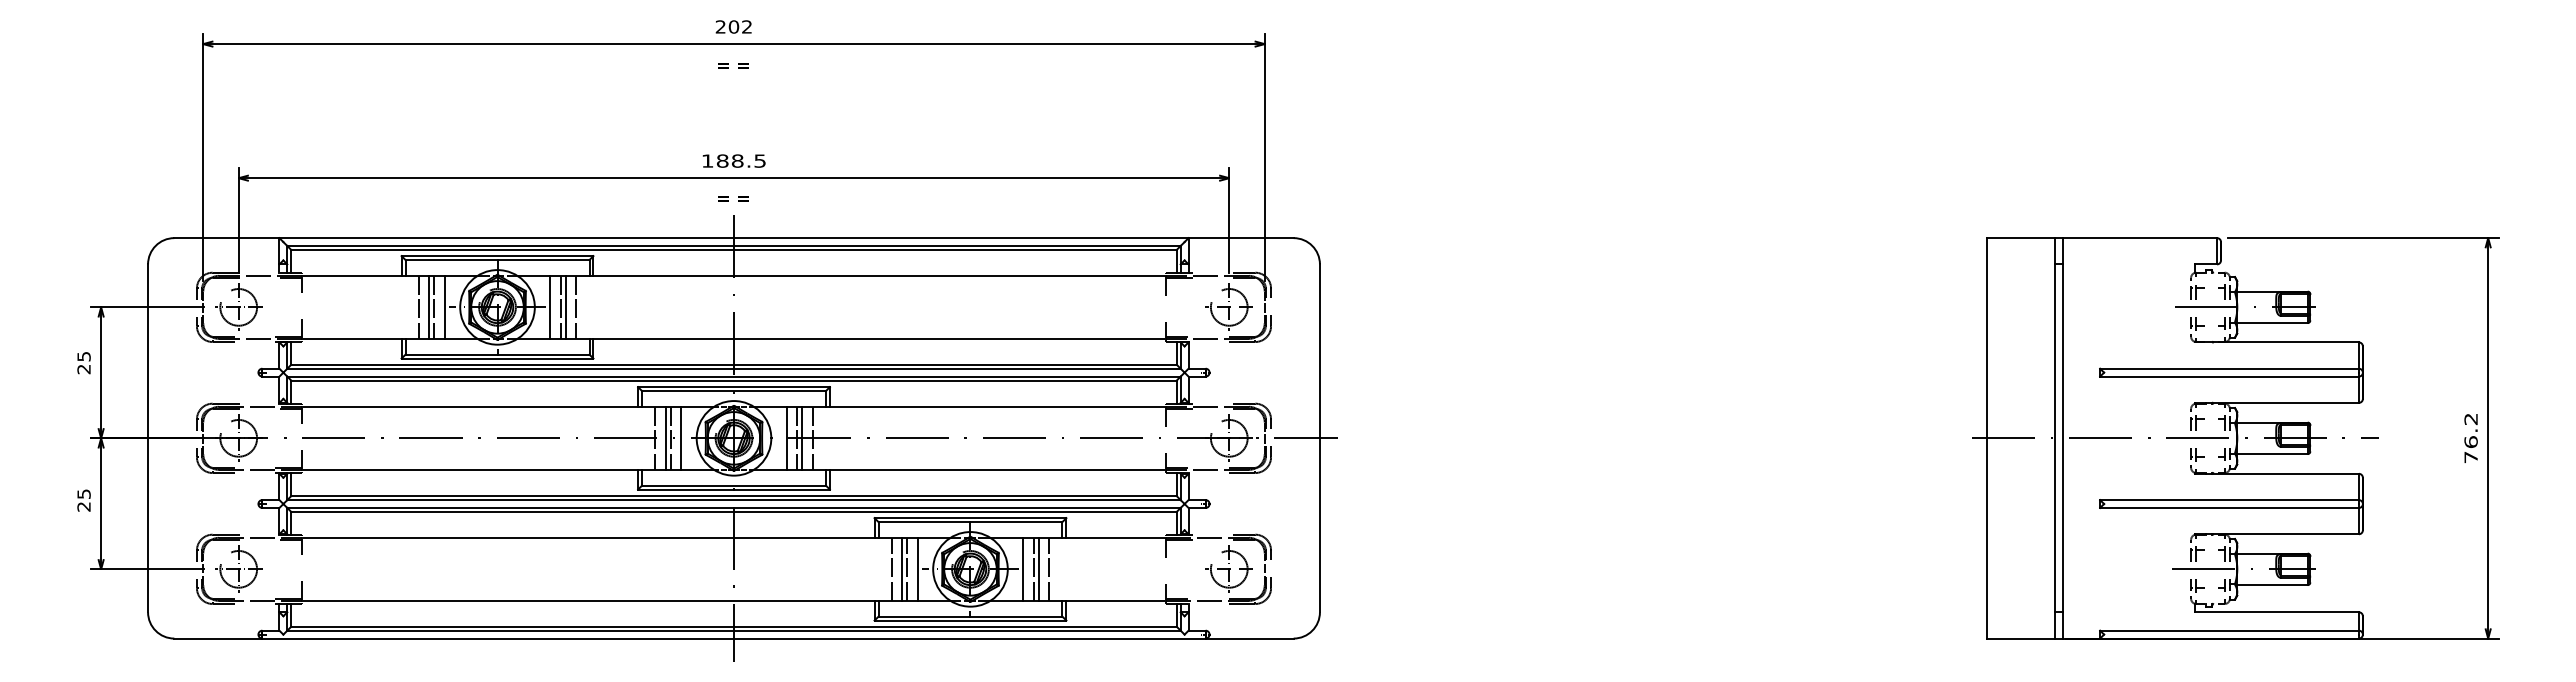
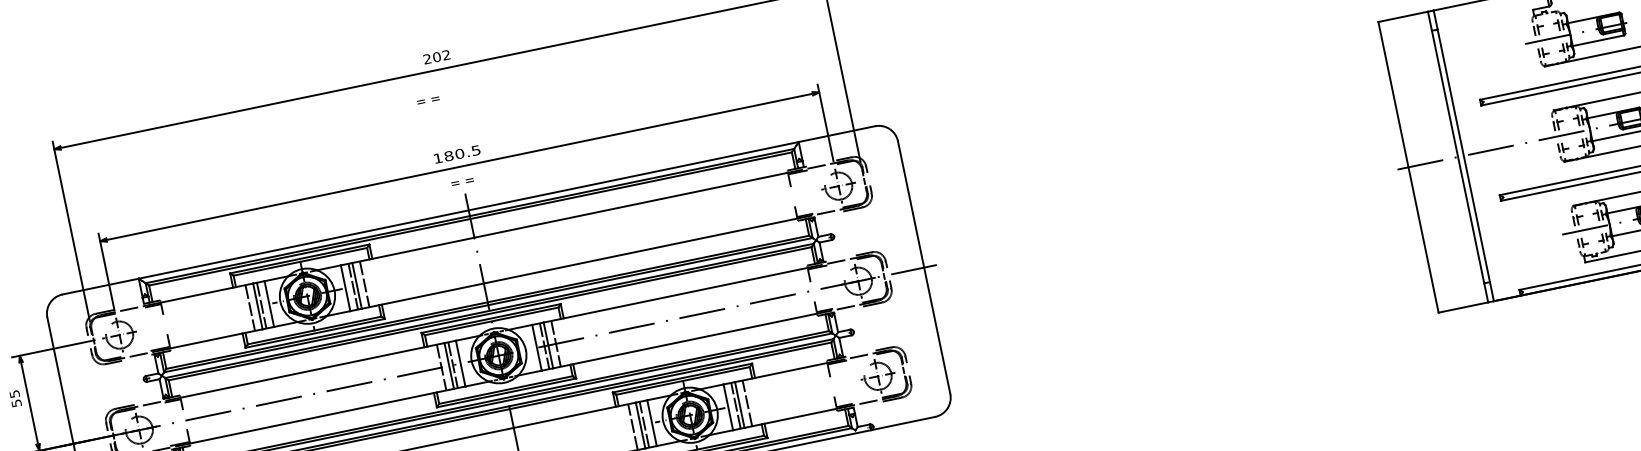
text: (733, 65) -> (428, 100), moved
text: (737, 160) -> (459, 153), 188.5 -> 180.5
text: (83, 369) -> (16, 403), 25 -> 55

